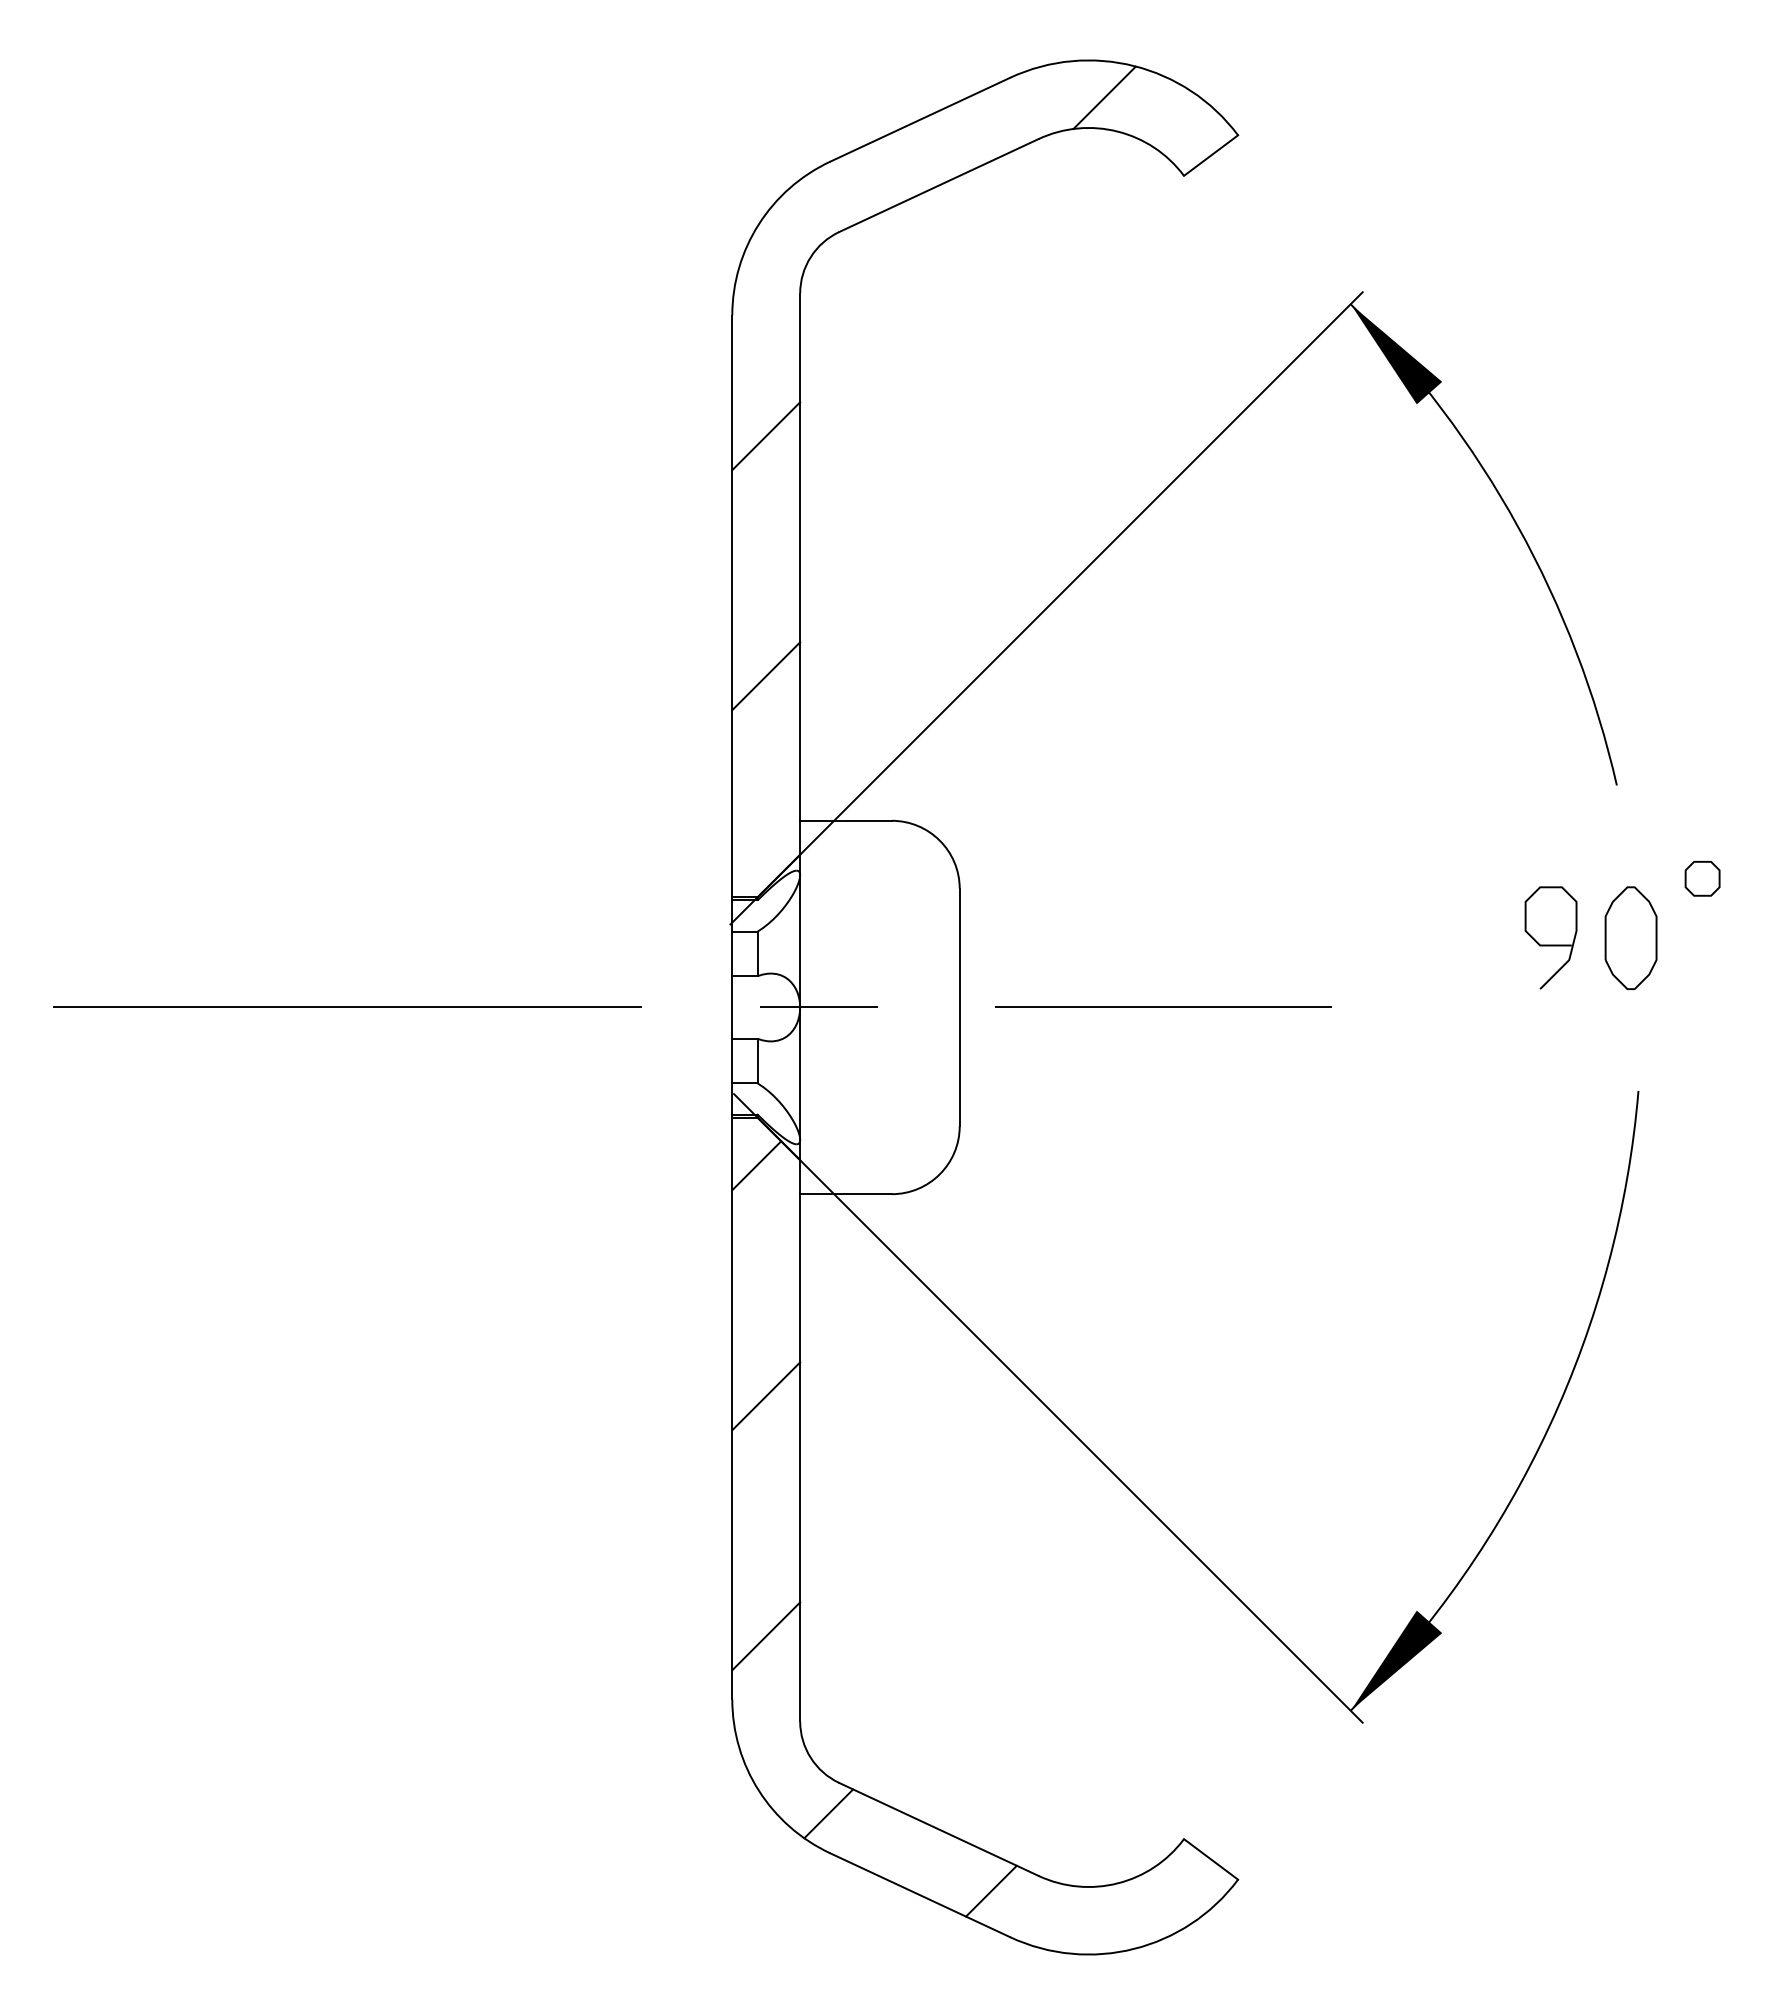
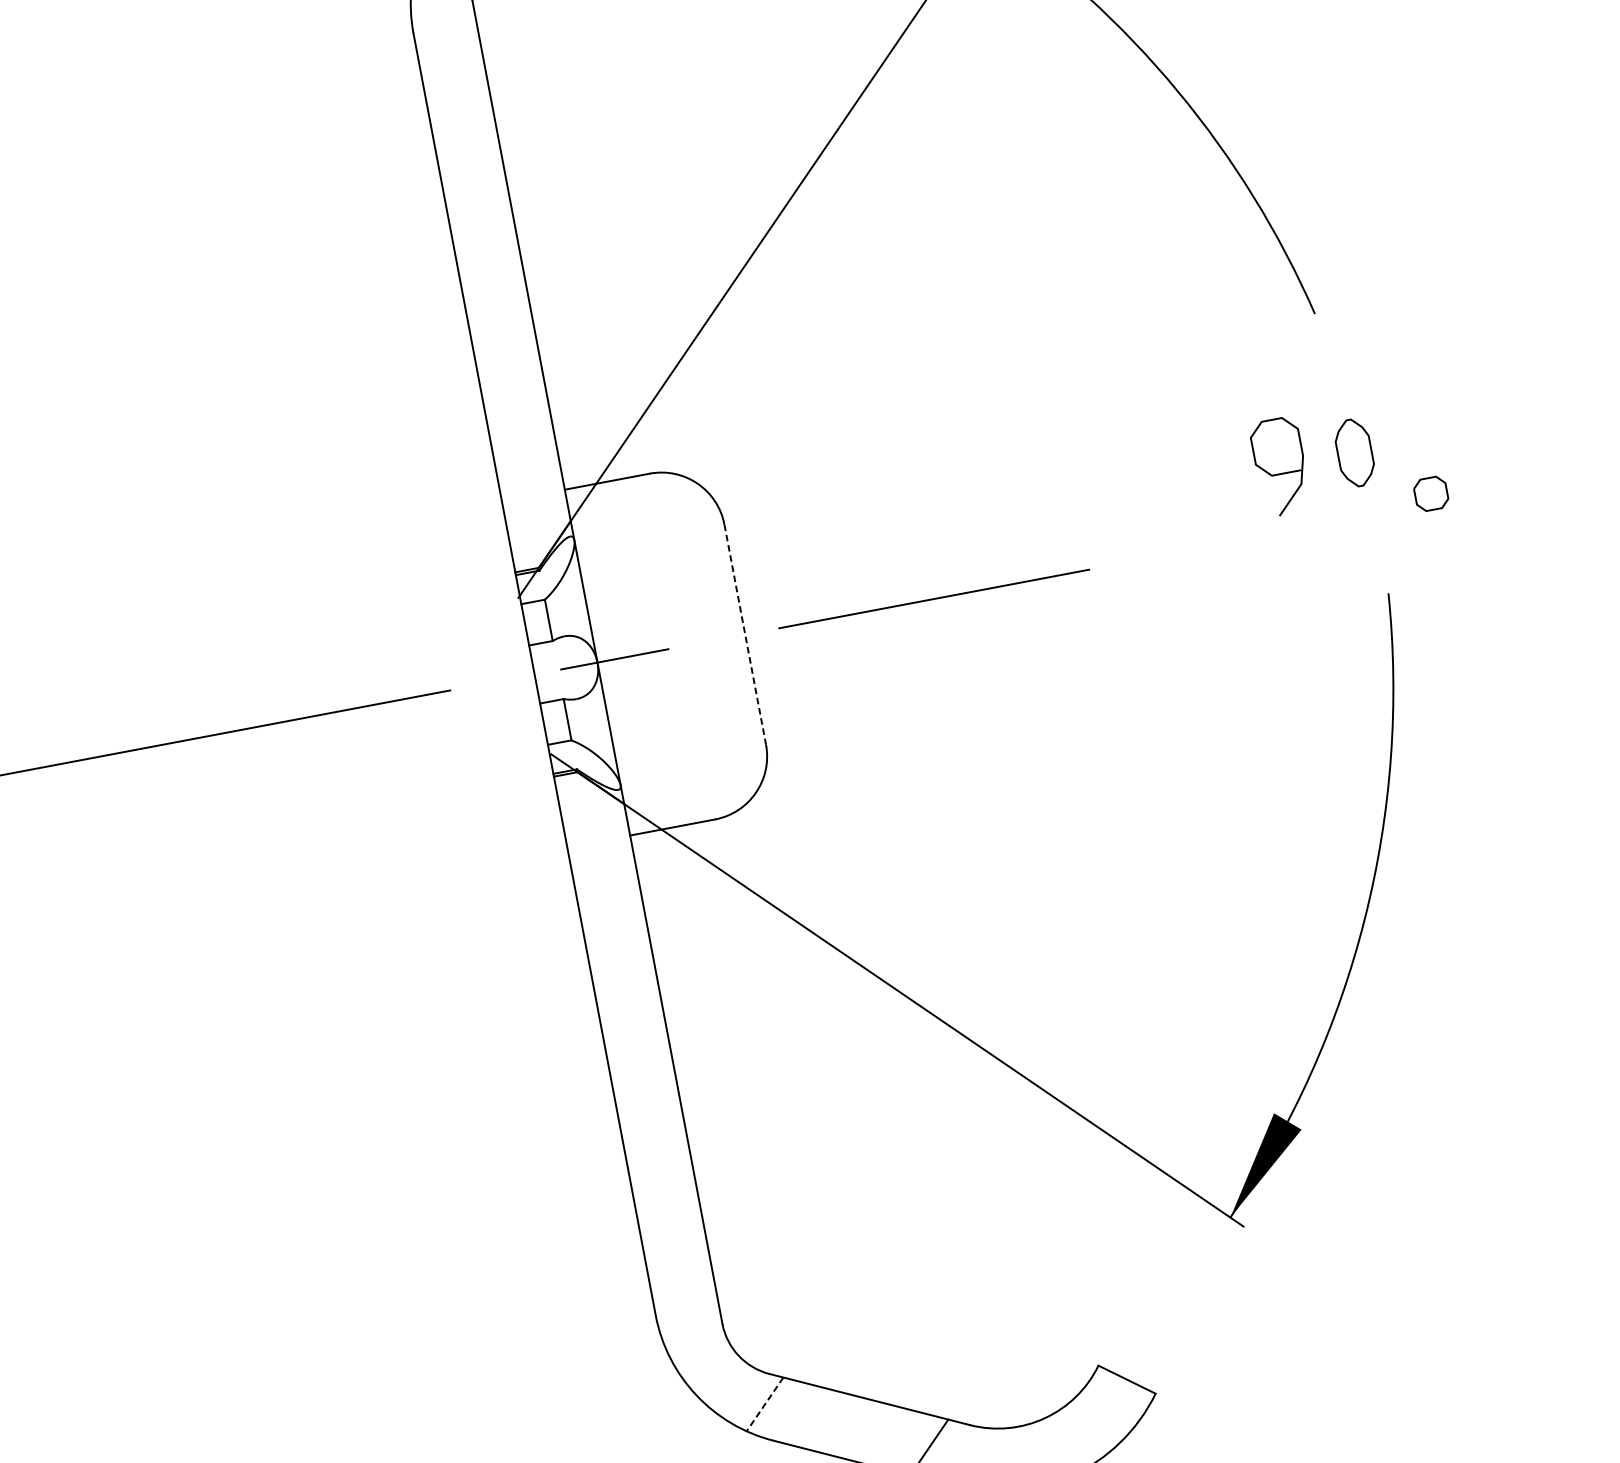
line: (766, 436) -> (466, 139), removed
line: (766, 676) -> (508, 361), removed
part: (1702, 878) -> (1431, 493), moved
part: (1630, 937) -> (1354, 452), size x0.7
line: (959, 1007) -> (745, 634), solid -> dashed
line: (756, 1165) -> (584, 816), removed
line: (766, 1396) -> (634, 1028), removed
line: (766, 1636) -> (676, 1251), removed
line: (828, 1814) -> (764, 1405), solid -> dashed

